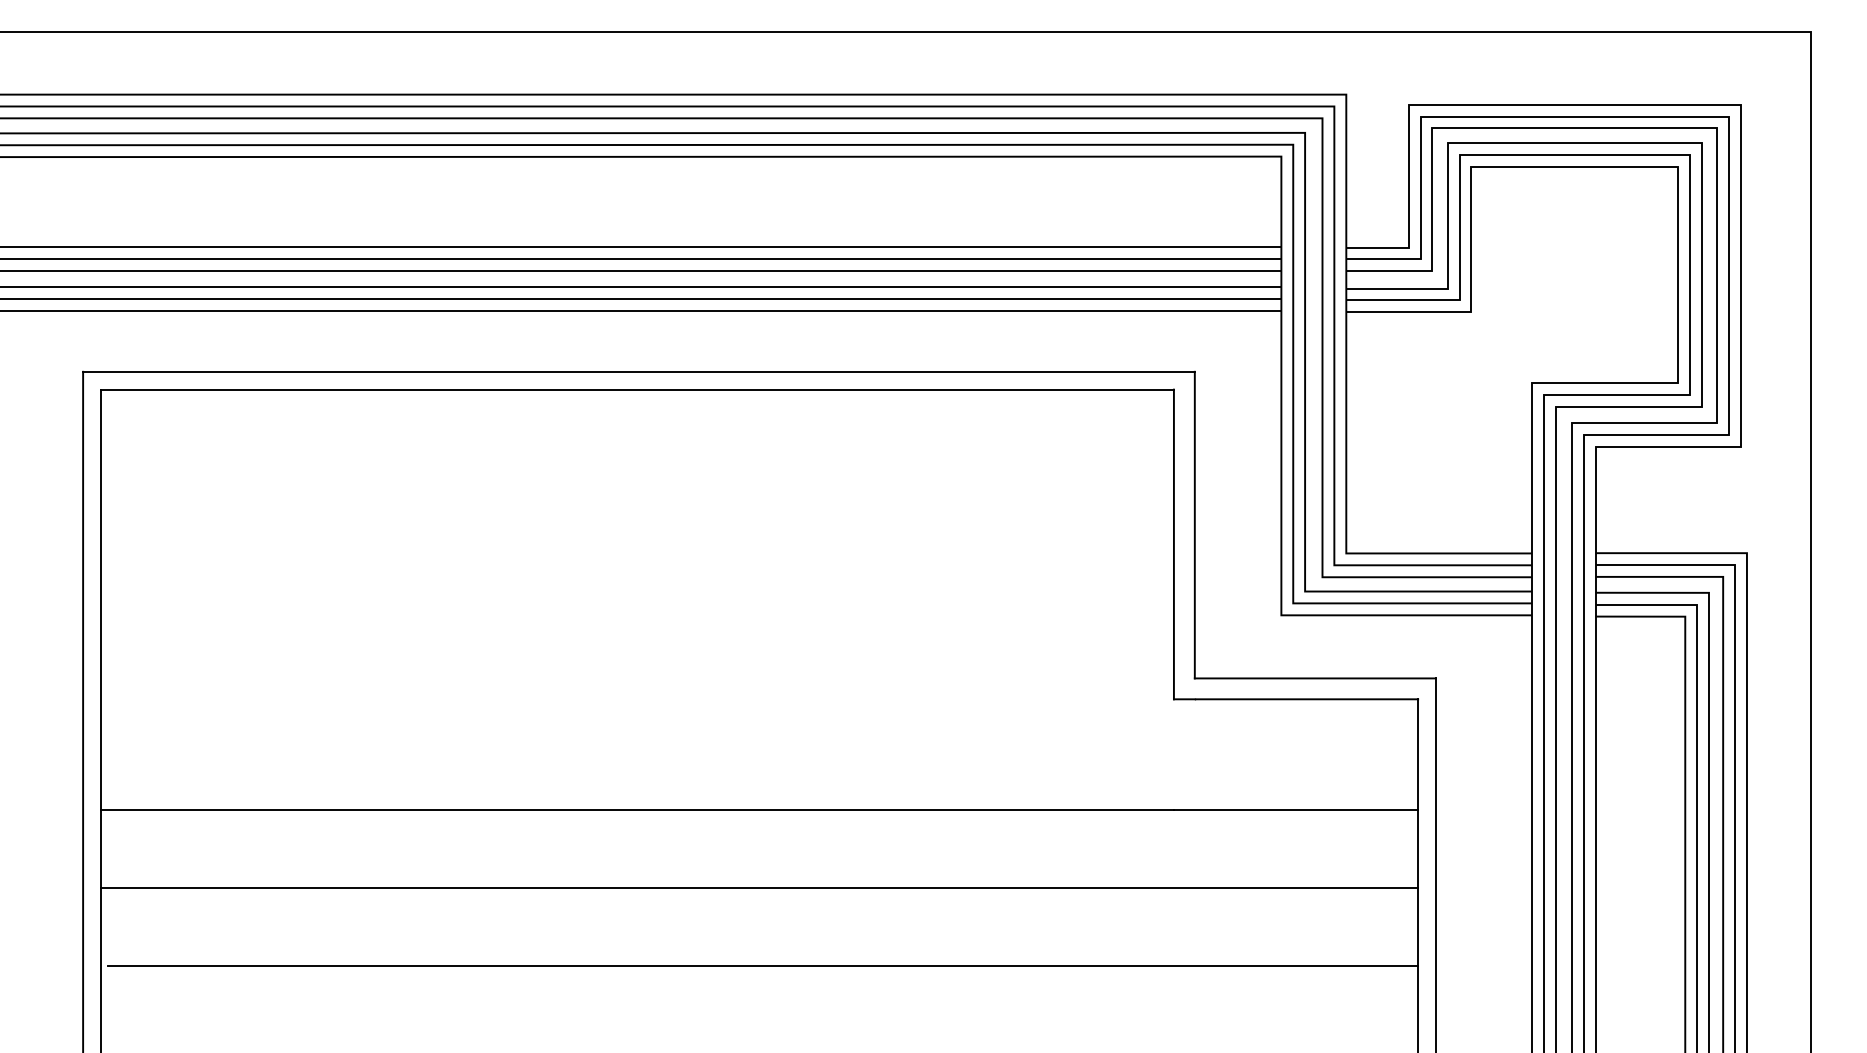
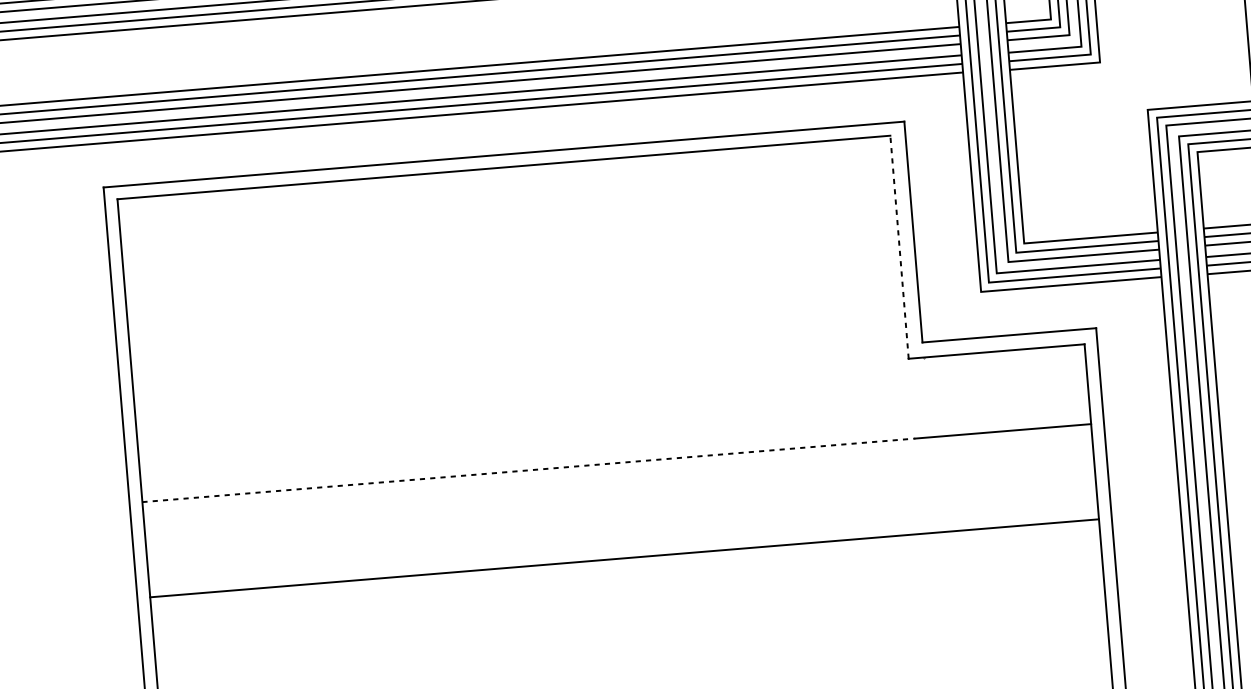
line: (1173, 544) -> (899, 247), solid -> dashed
line: (637, 810) -> (528, 470), solid -> dashed
line: (759, 888) -> (624, 558), moved
line: (763, 966) -> (628, 575), removed

